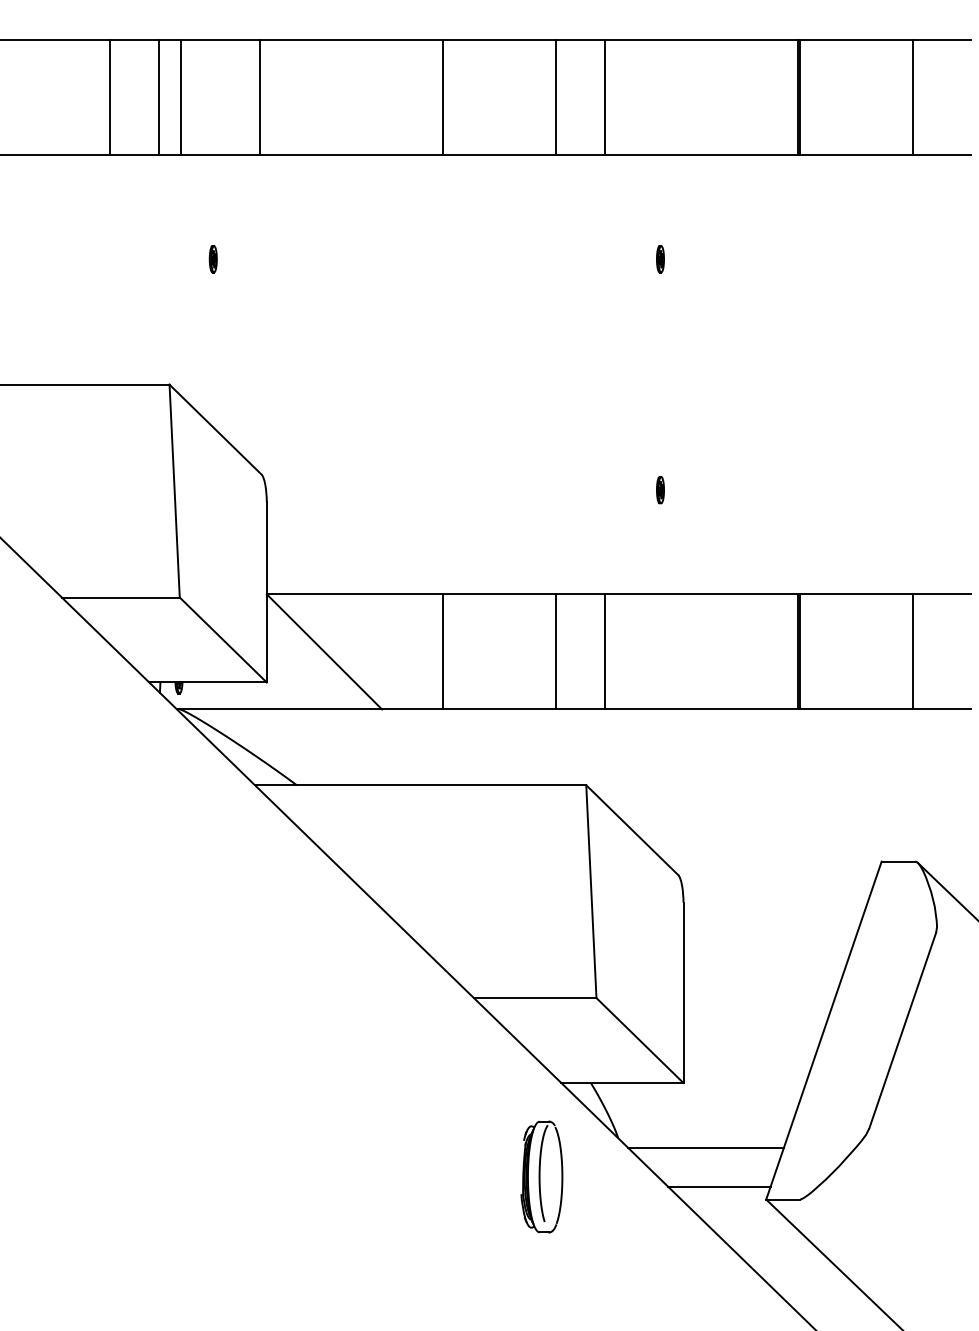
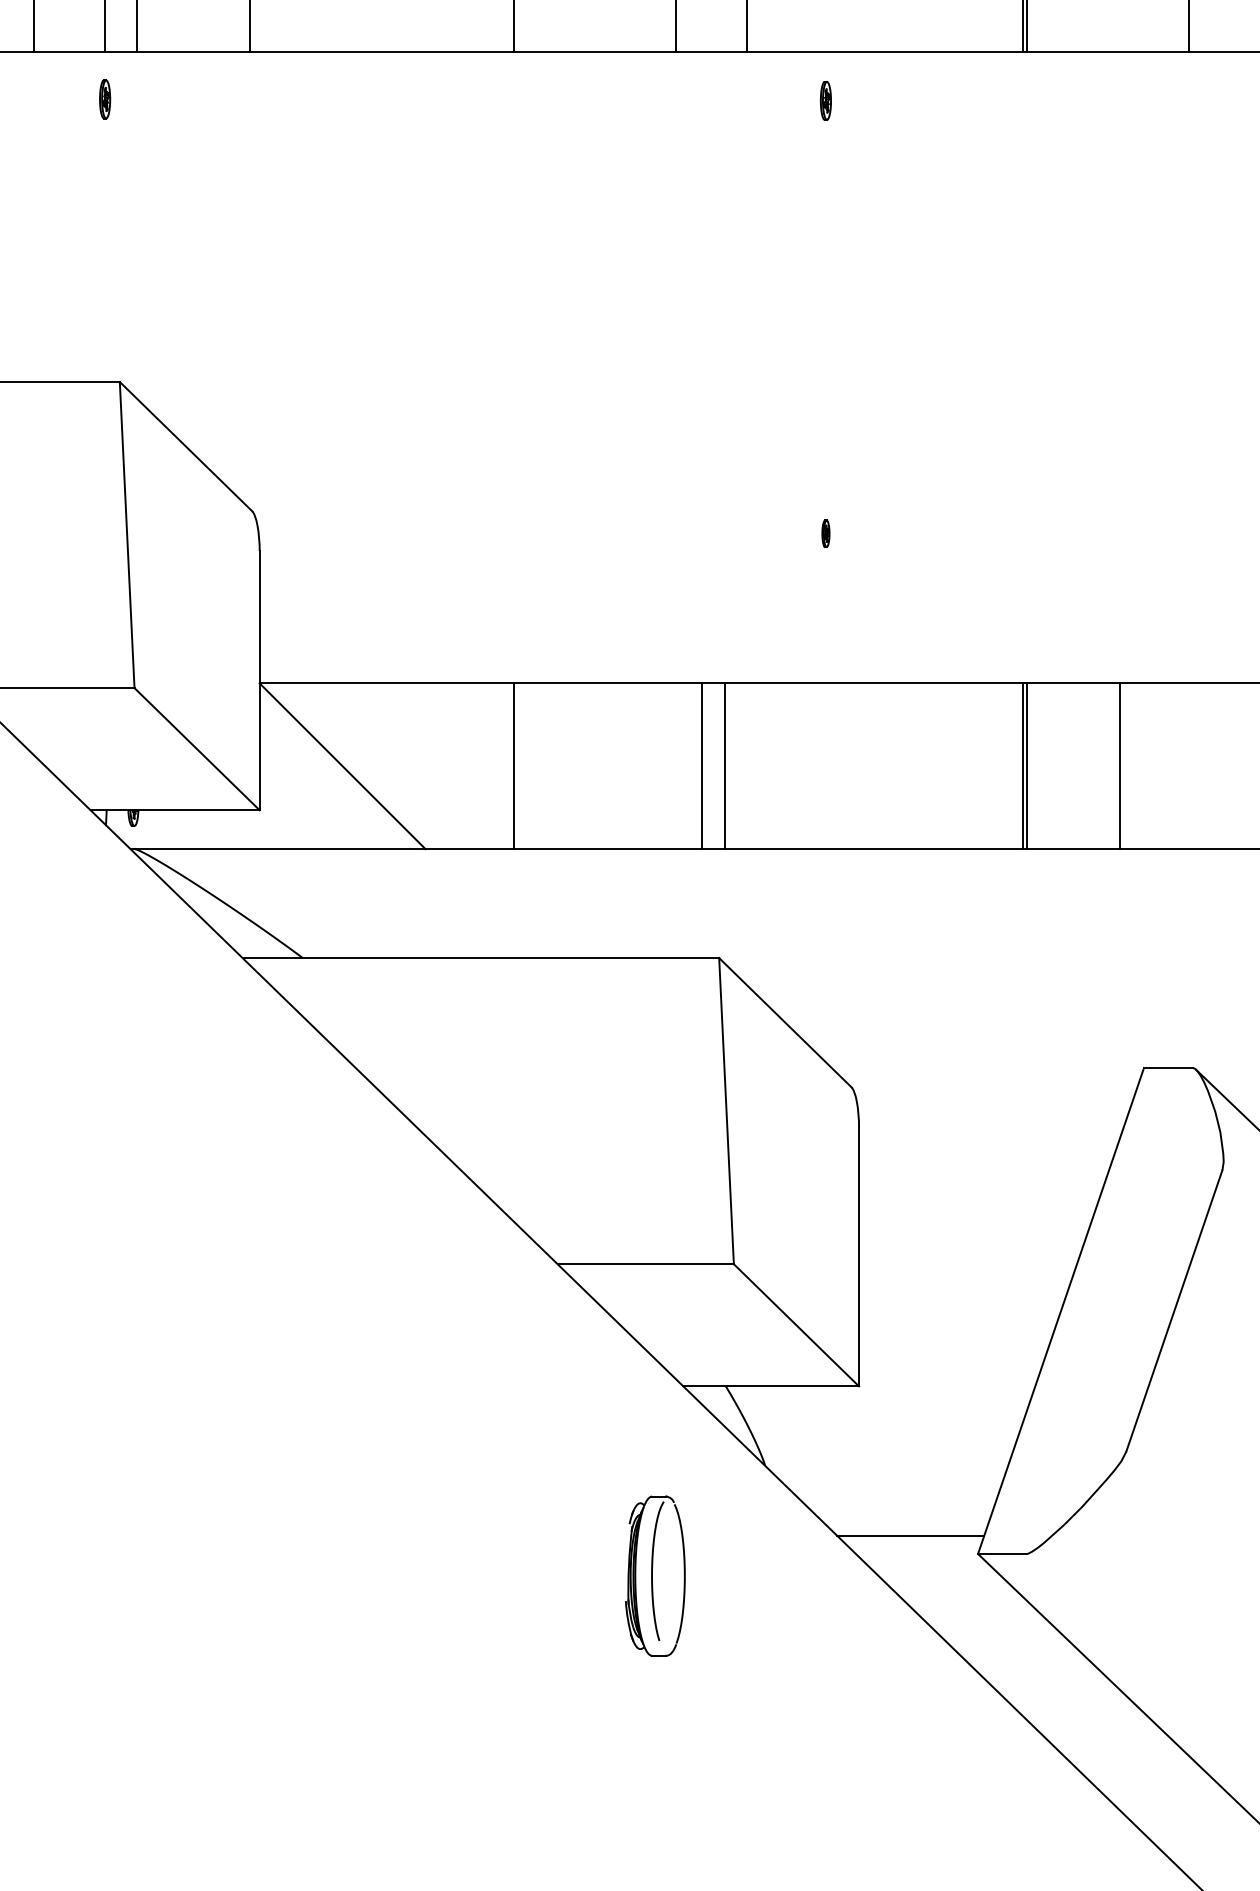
part: (212, 259) -> (103, 99), moved
part: (660, 259) -> (825, 101), moved
part: (660, 490) -> (825, 534), size x0.7
line: (556, 651) -> (725, 765), moved
line: (605, 651) -> (702, 765), moved
line: (912, 651) -> (1119, 765), moved
line: (705, 1148) -> (890, 1480), removed
part: (541, 1176) -> (654, 1575), moved

